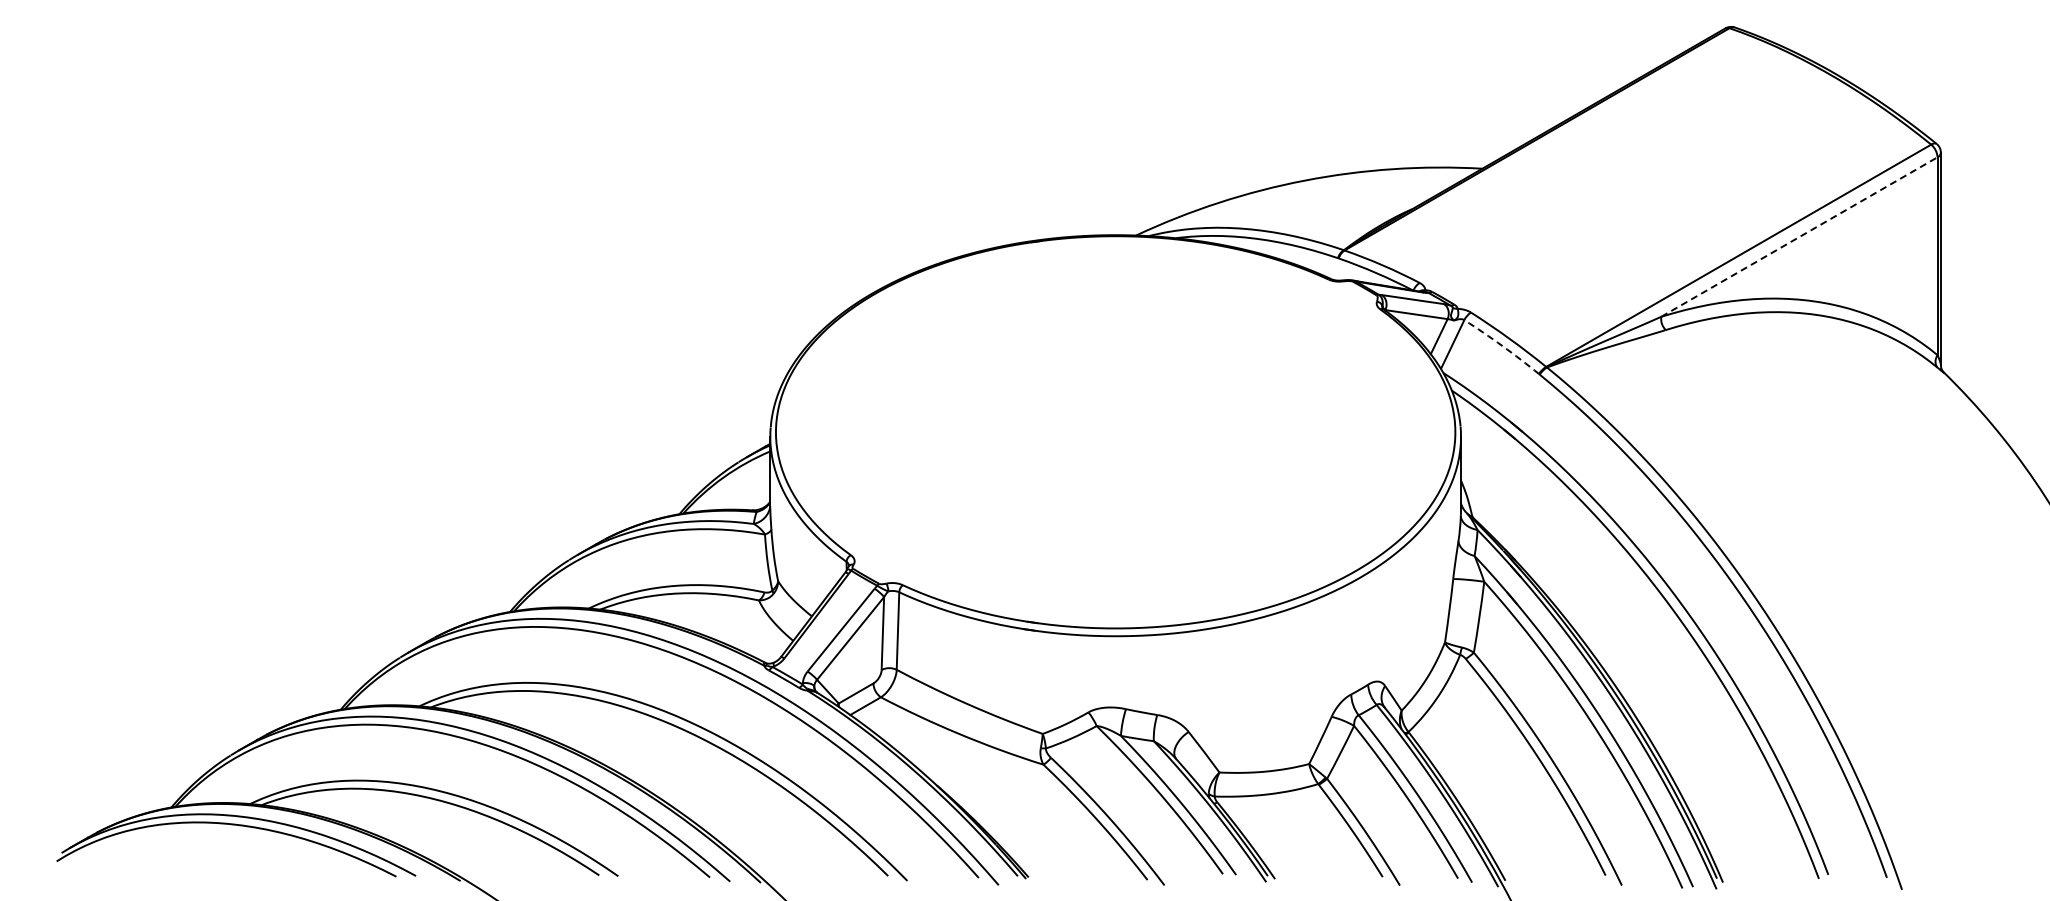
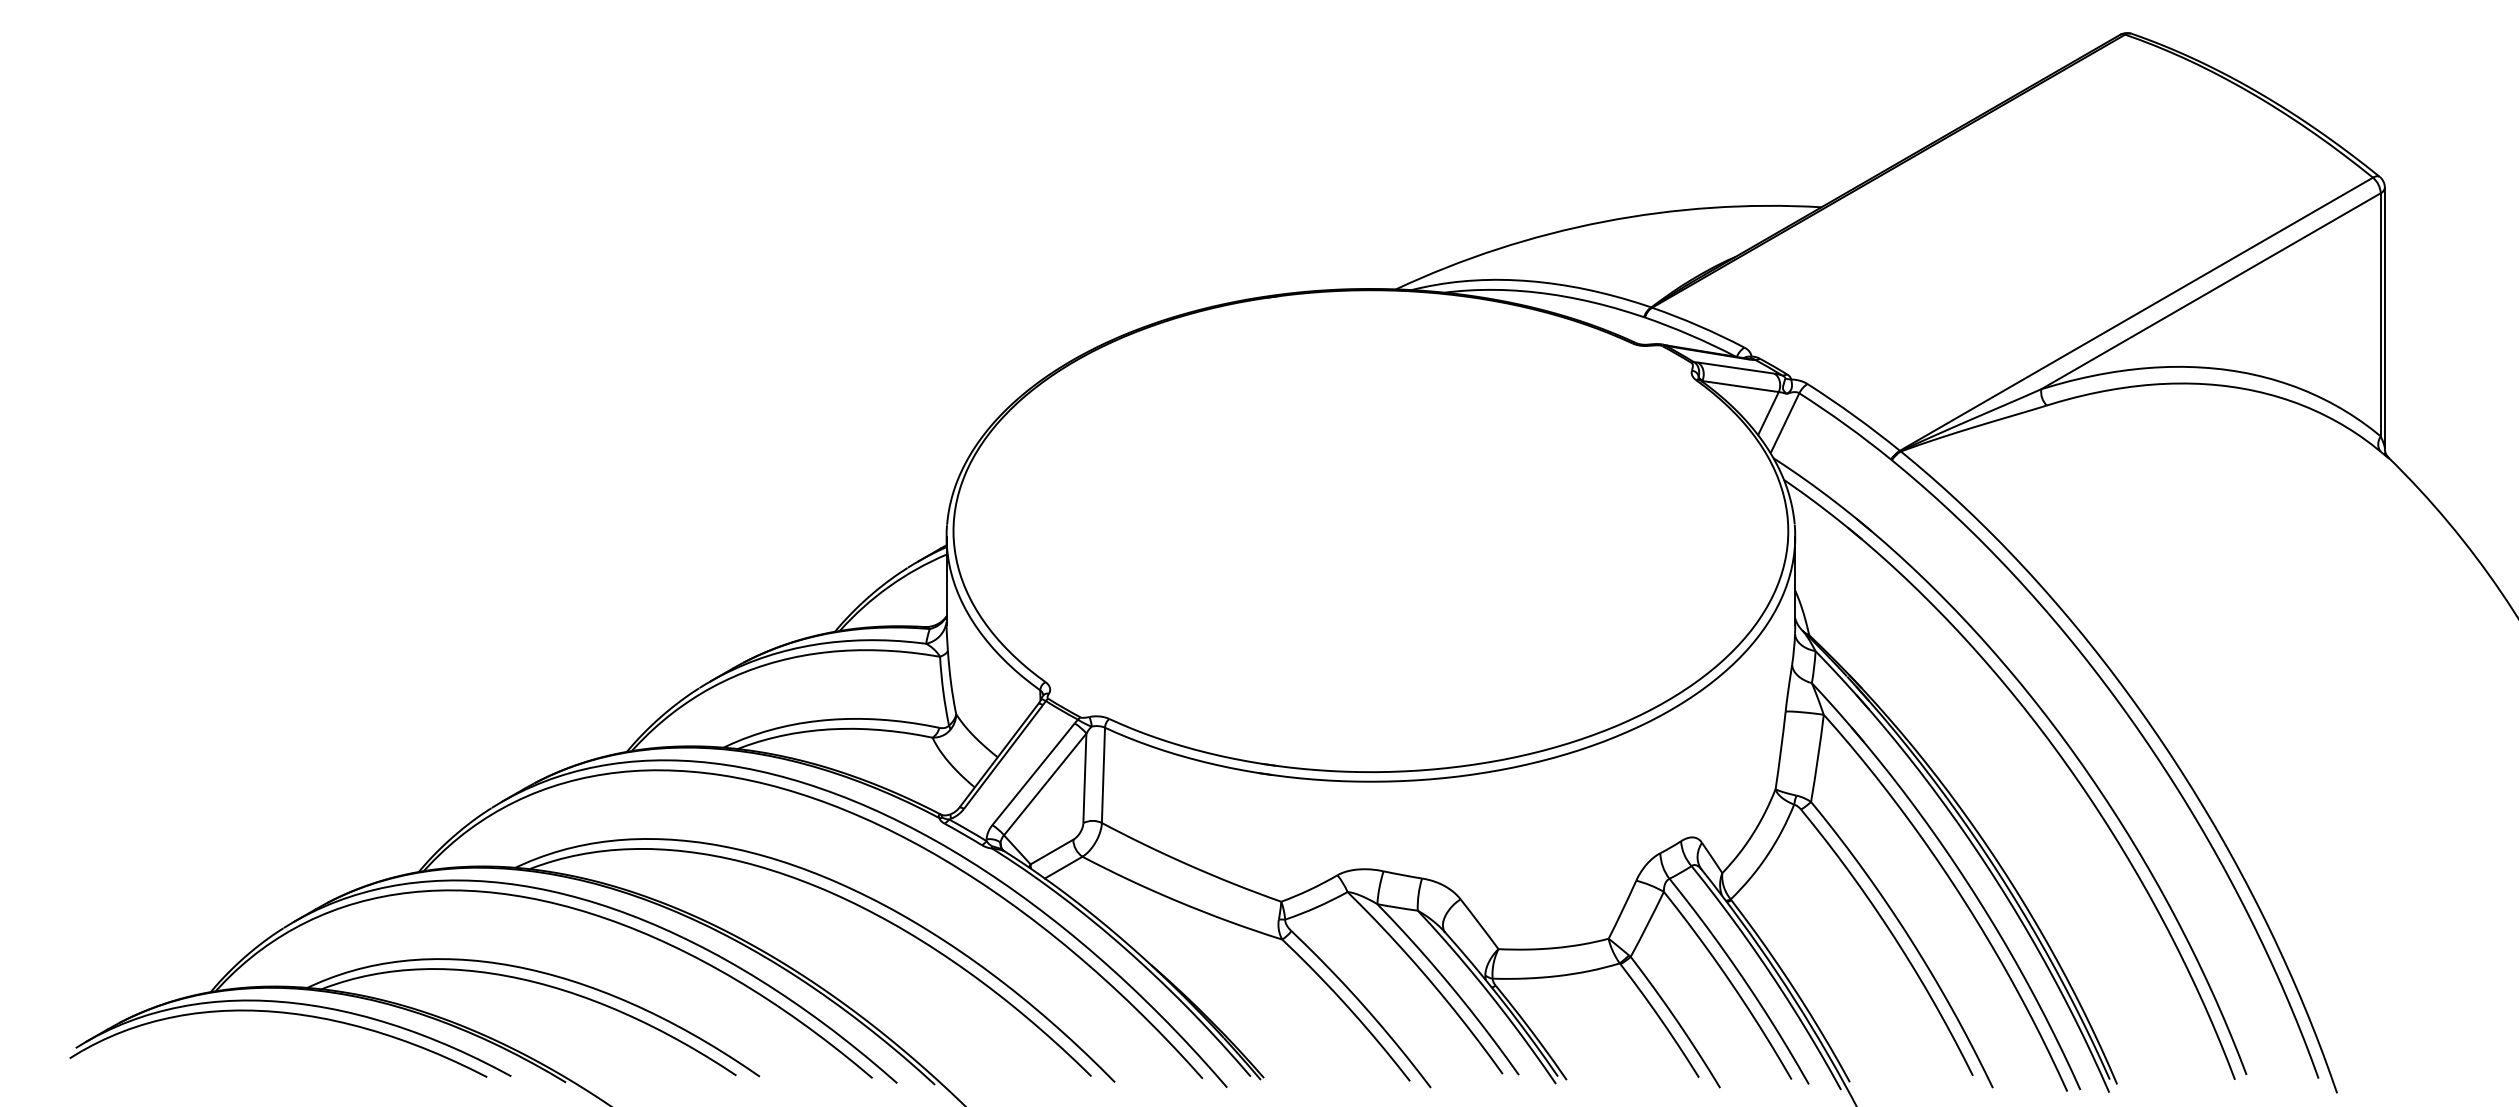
line: (1799, 236) -> (2211, 290), dashed -> solid
arc: (1502, 346) -> (1846, 425), dashed -> solid

